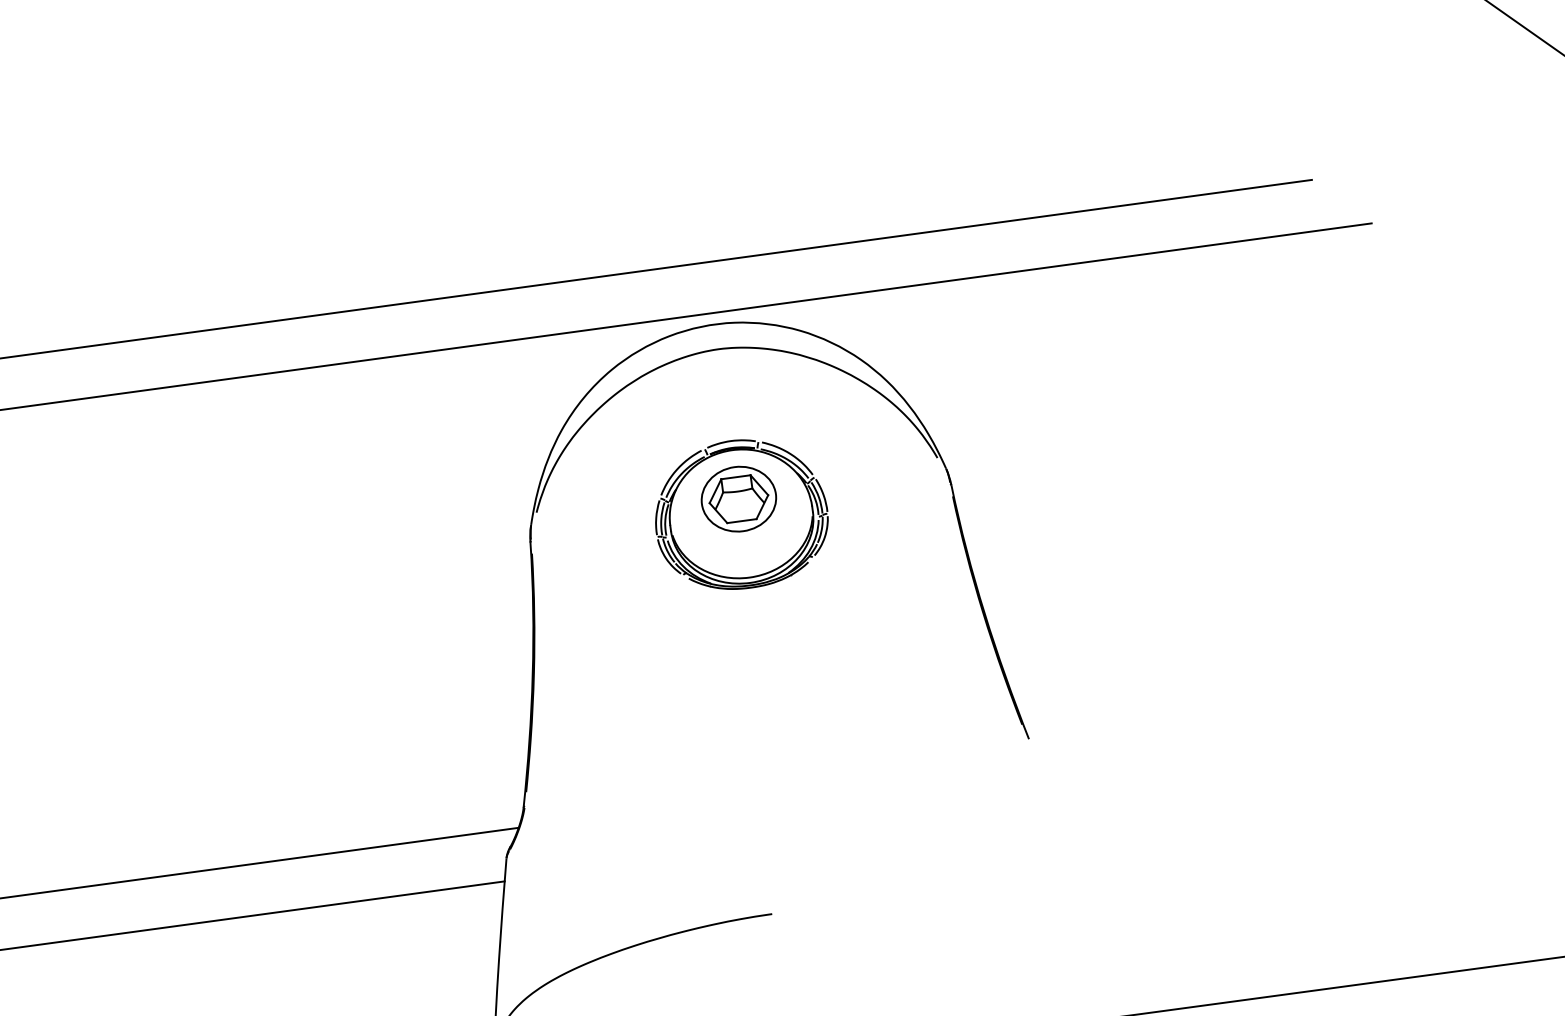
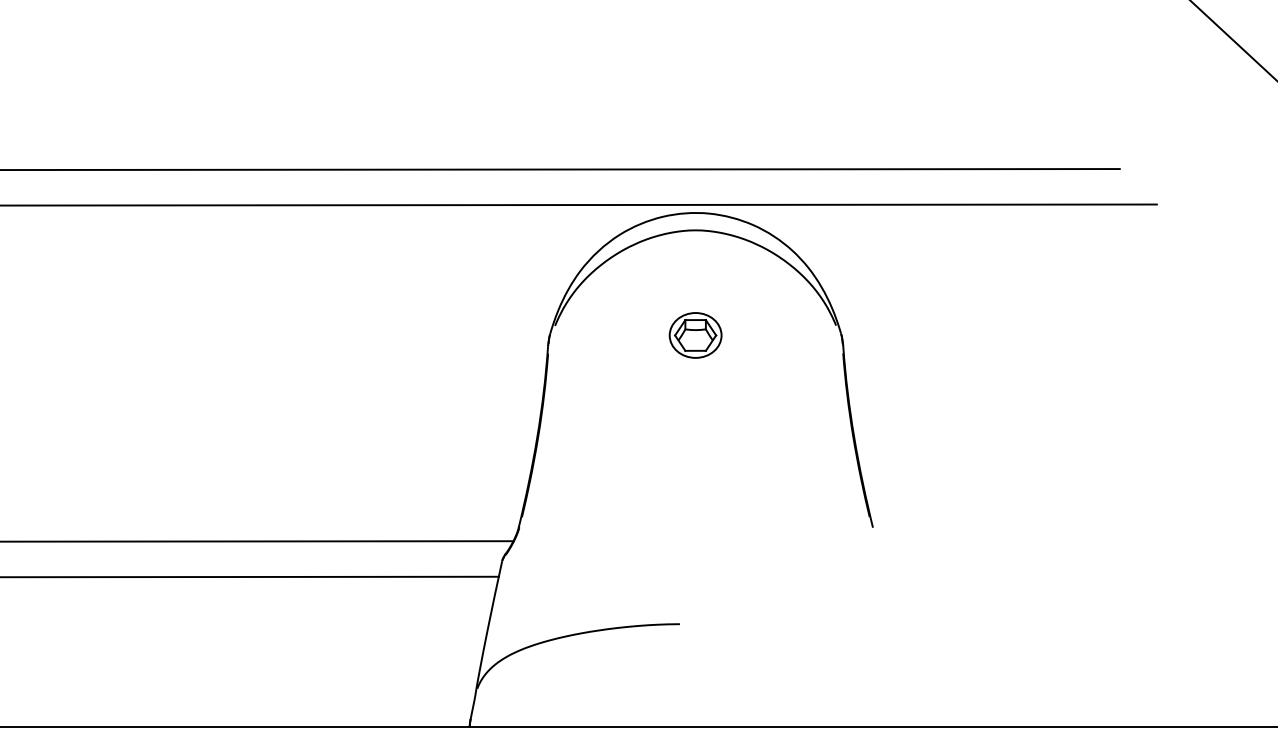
part: (740, 513) -> (695, 345), removed

